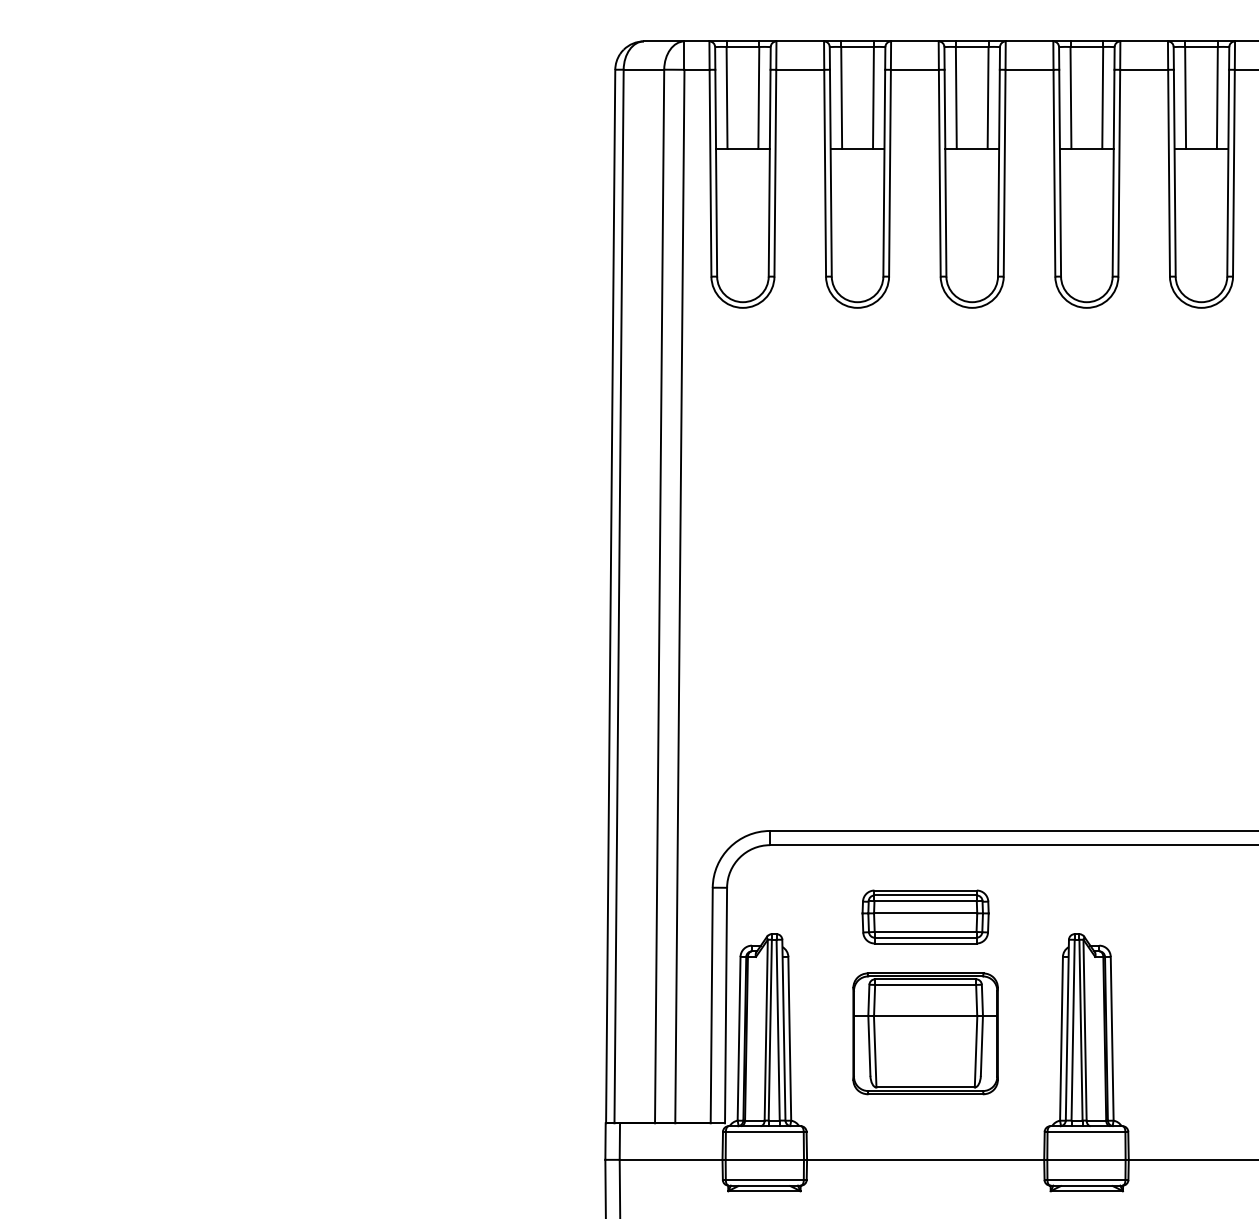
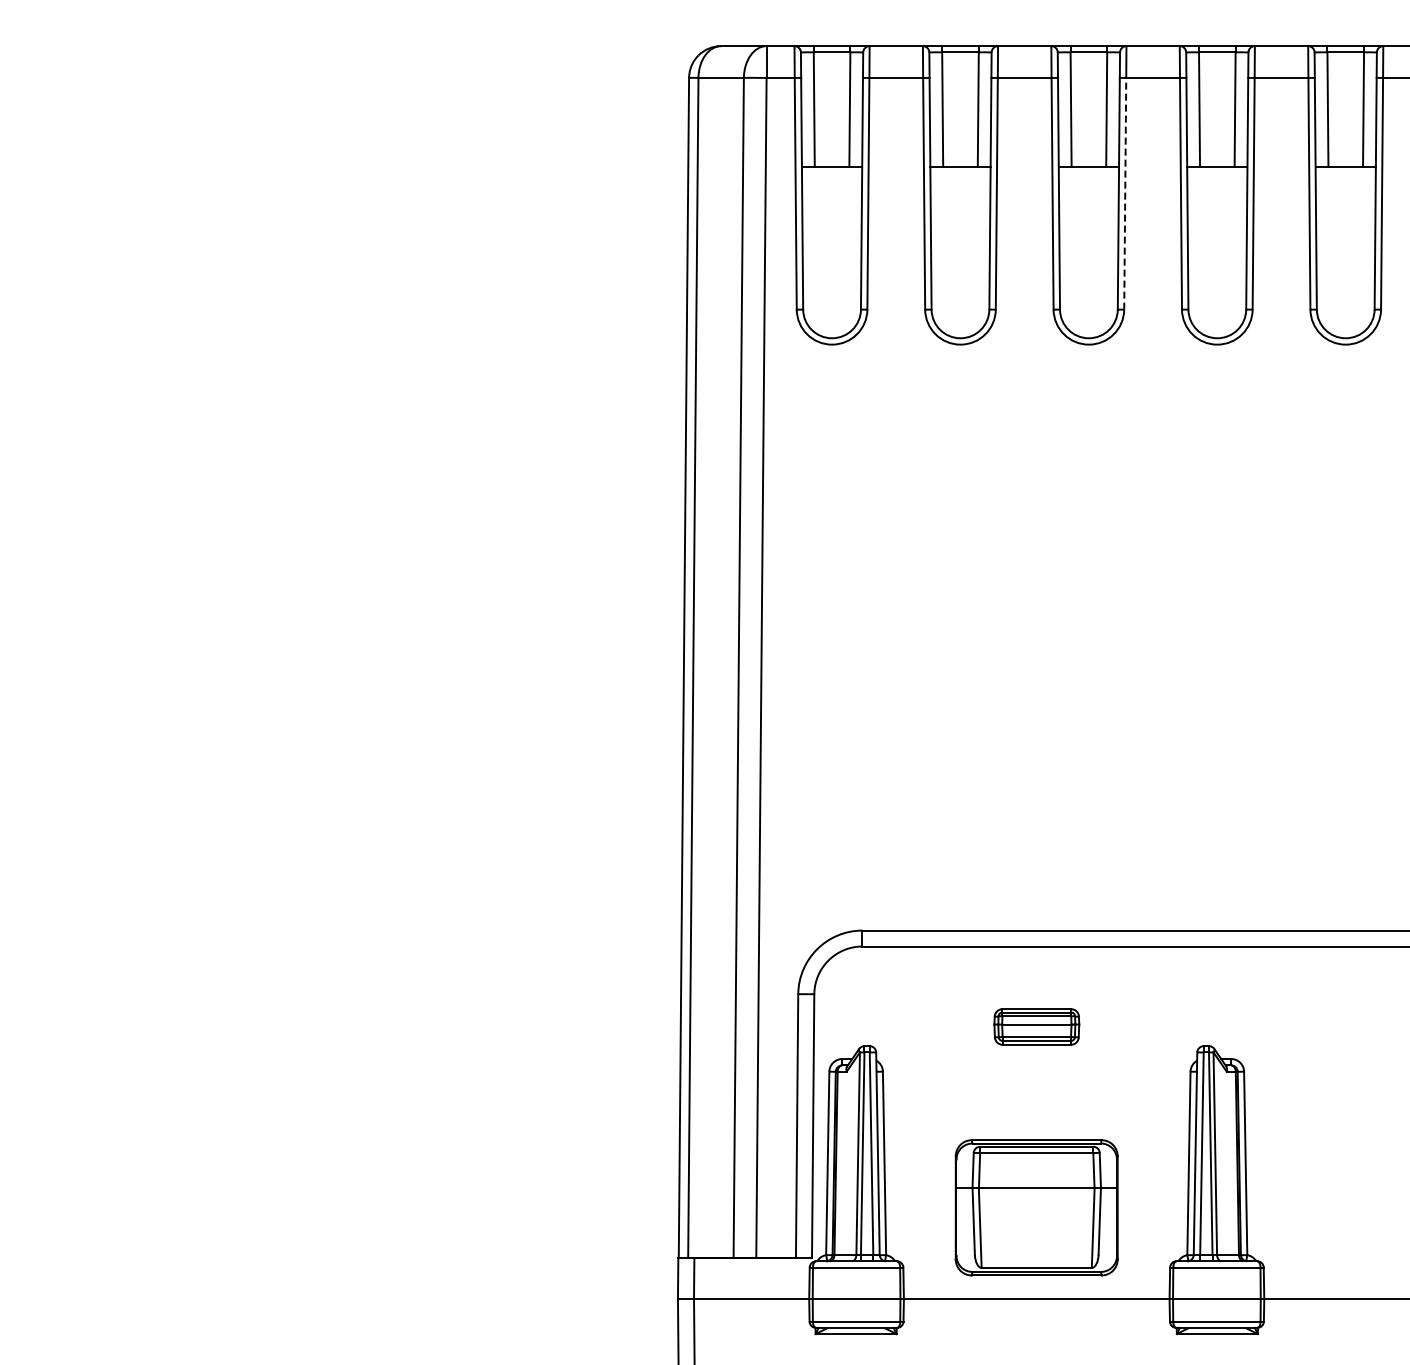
line: (1004, 172) -> (1125, 193), solid -> dashed
part: (925, 916) -> (1036, 1026), size x0.6
part: (925, 1033) -> (1036, 1207), moved

